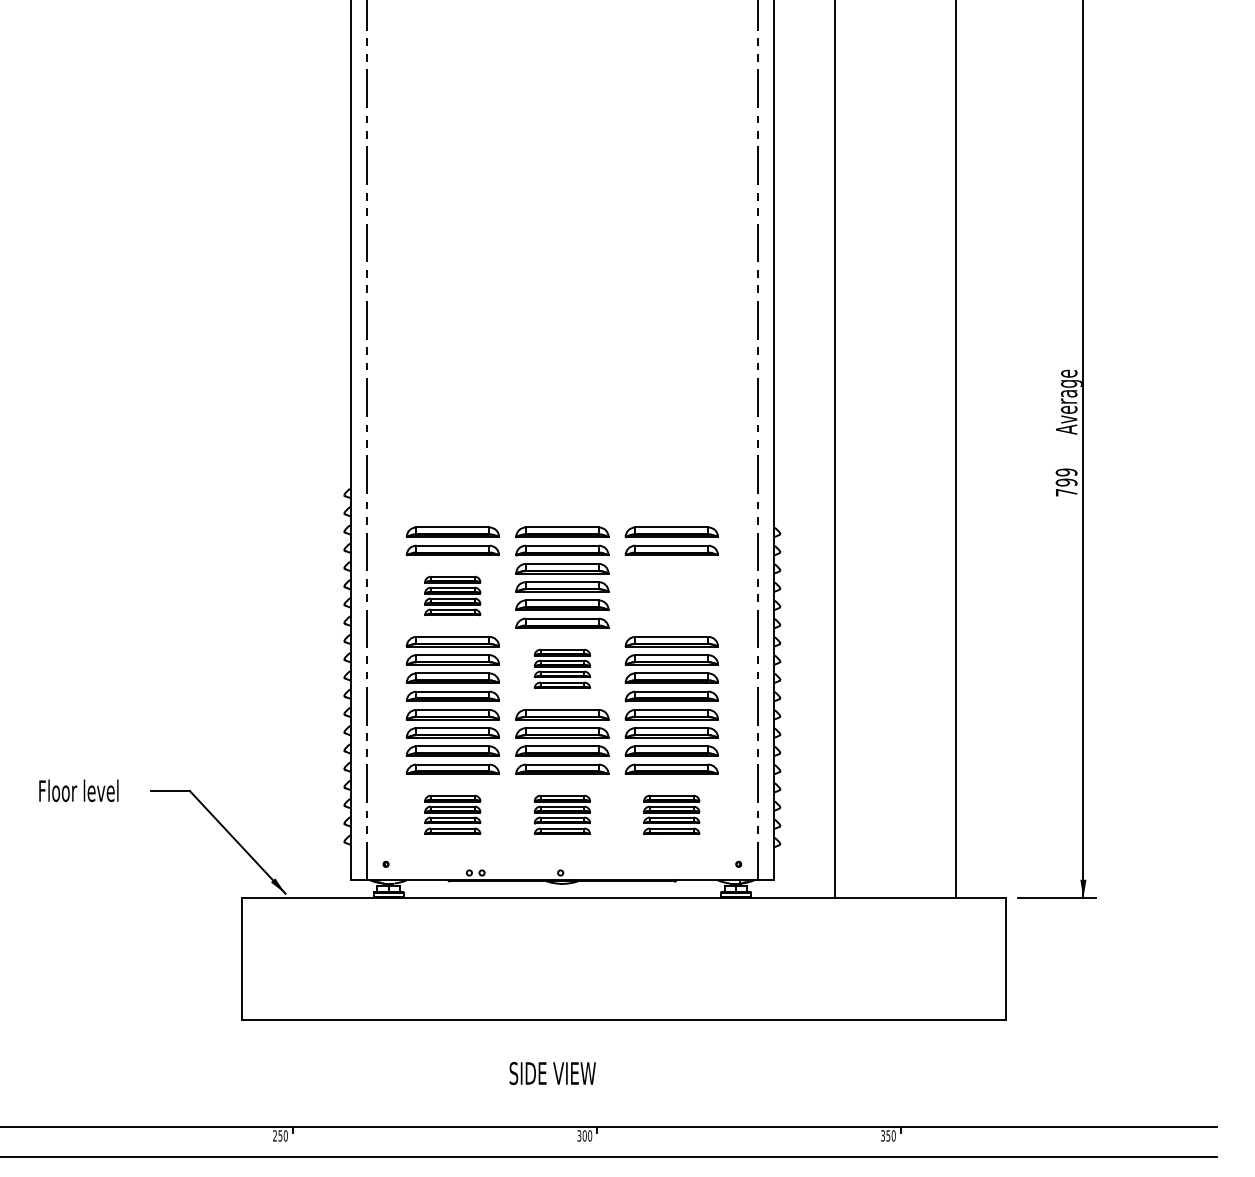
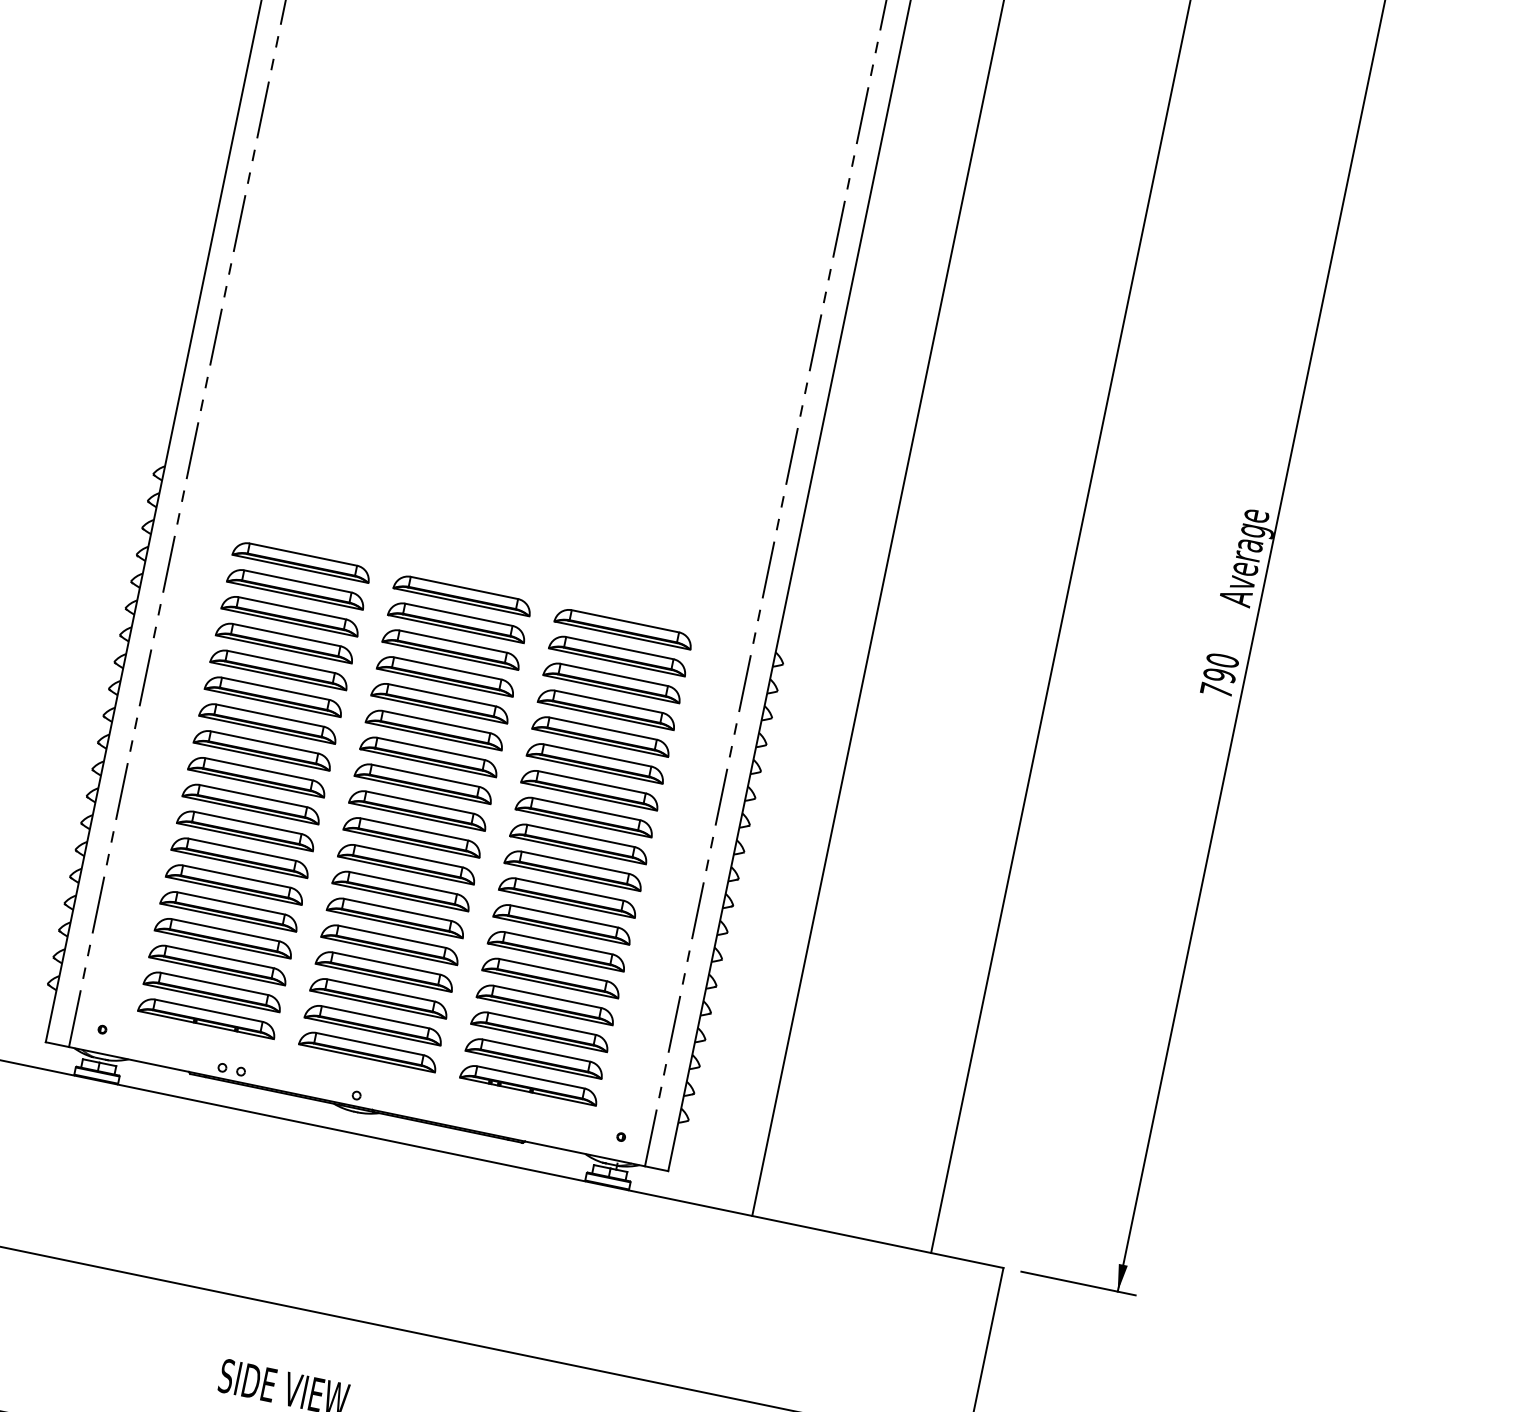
text: (1066, 472) -> (1222, 660), 799 -> 790
part: (452, 595) -> (282, 654), size x1.67
part: (671, 596) -> (603, 722), added
part: (562, 668) -> (421, 795), size x1.67
part: (452, 814) -> (215, 976), size x1.67
part: (562, 814) -> (377, 1010), size x1.67
part: (671, 814) -> (537, 1043), size x1.67

